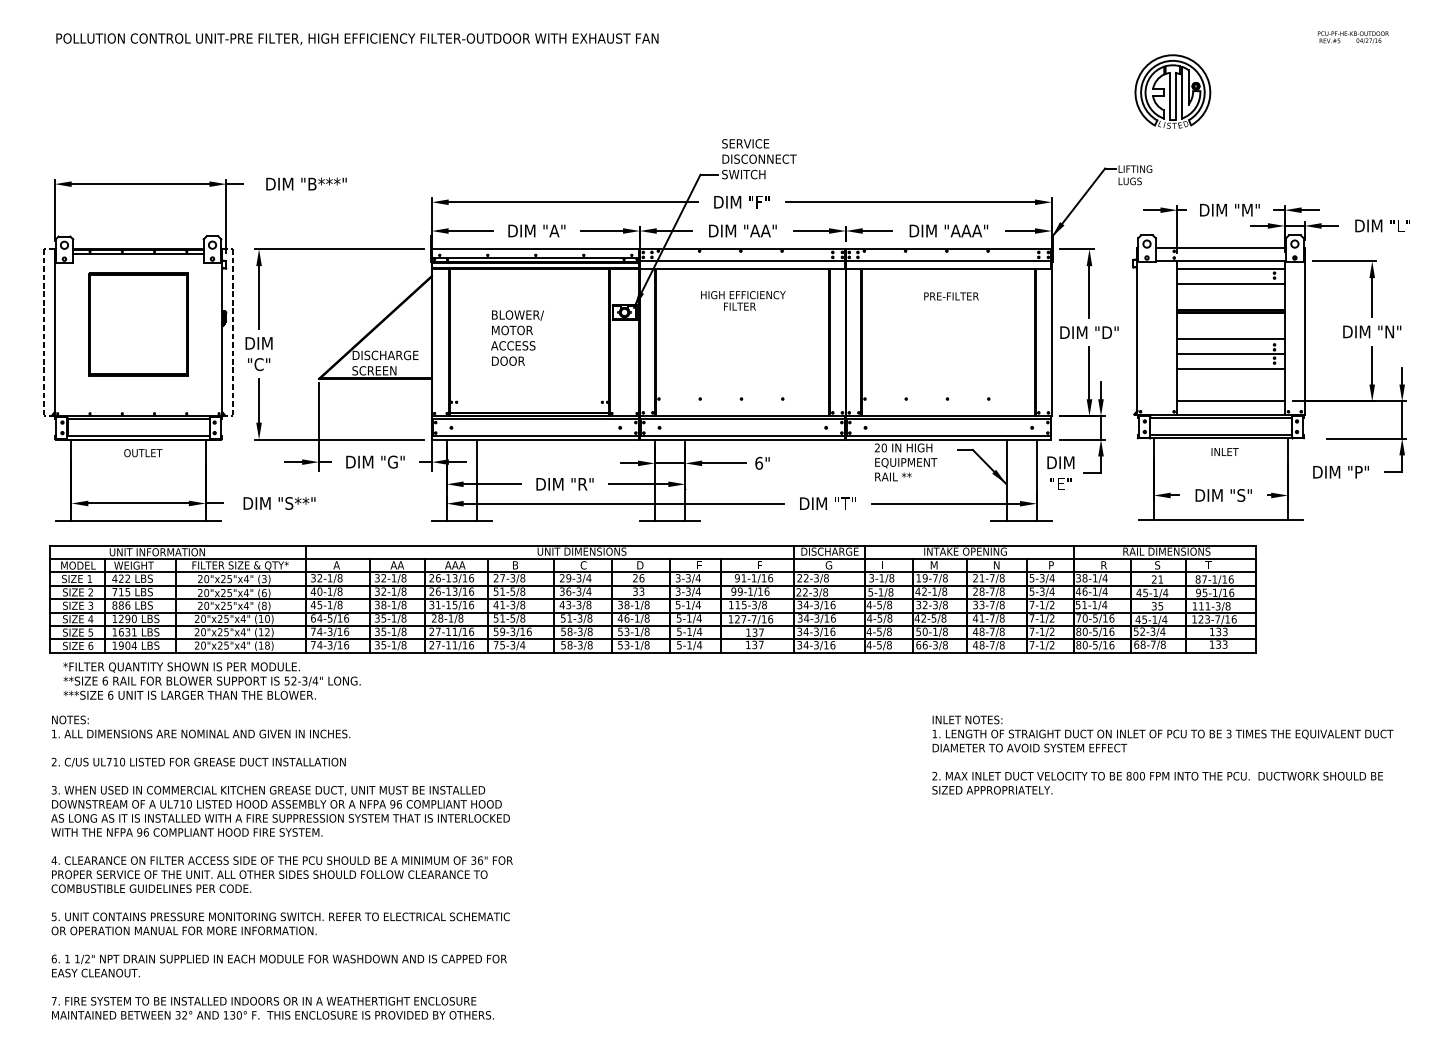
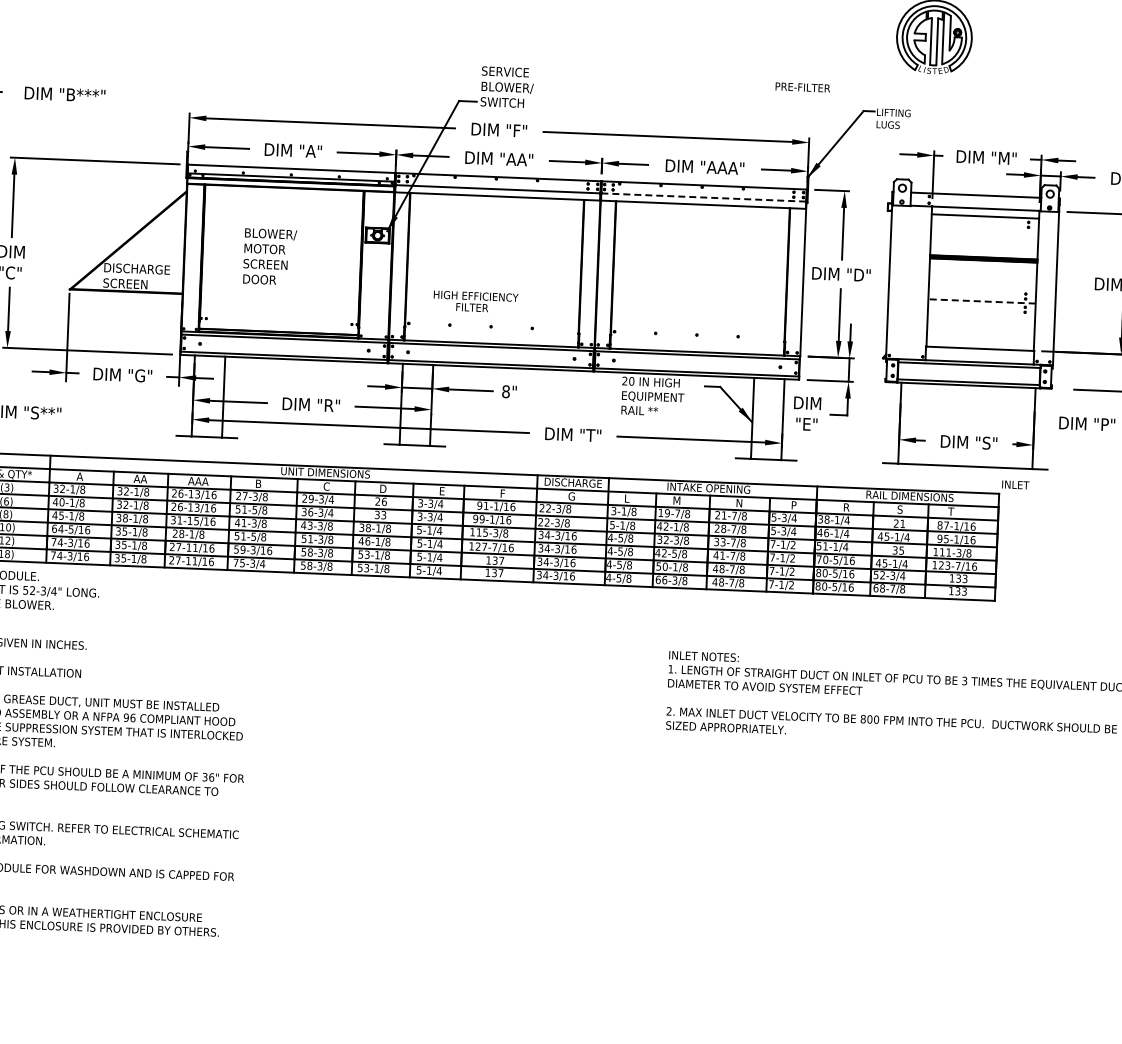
text: (759, 159) -> (518, 88), DISCONNECT -> BLOWER/
line: (948, 261) -> (703, 197), solid -> dashed
line: (1230, 283) -> (984, 230), removed
text: (951, 296) -> (802, 87), moved
text: (743, 300) -> (476, 301), moved
line: (1230, 339) -> (982, 286), removed
text: (513, 345) -> (265, 264), ACCESS -> SCREEN
line: (1231, 354) -> (982, 301), solid -> dashed
line: (1230, 368) -> (980, 315), removed
text: (1224, 451) -> (1015, 484), moved
text: (759, 462) -> (506, 390), 6" -> 8"

